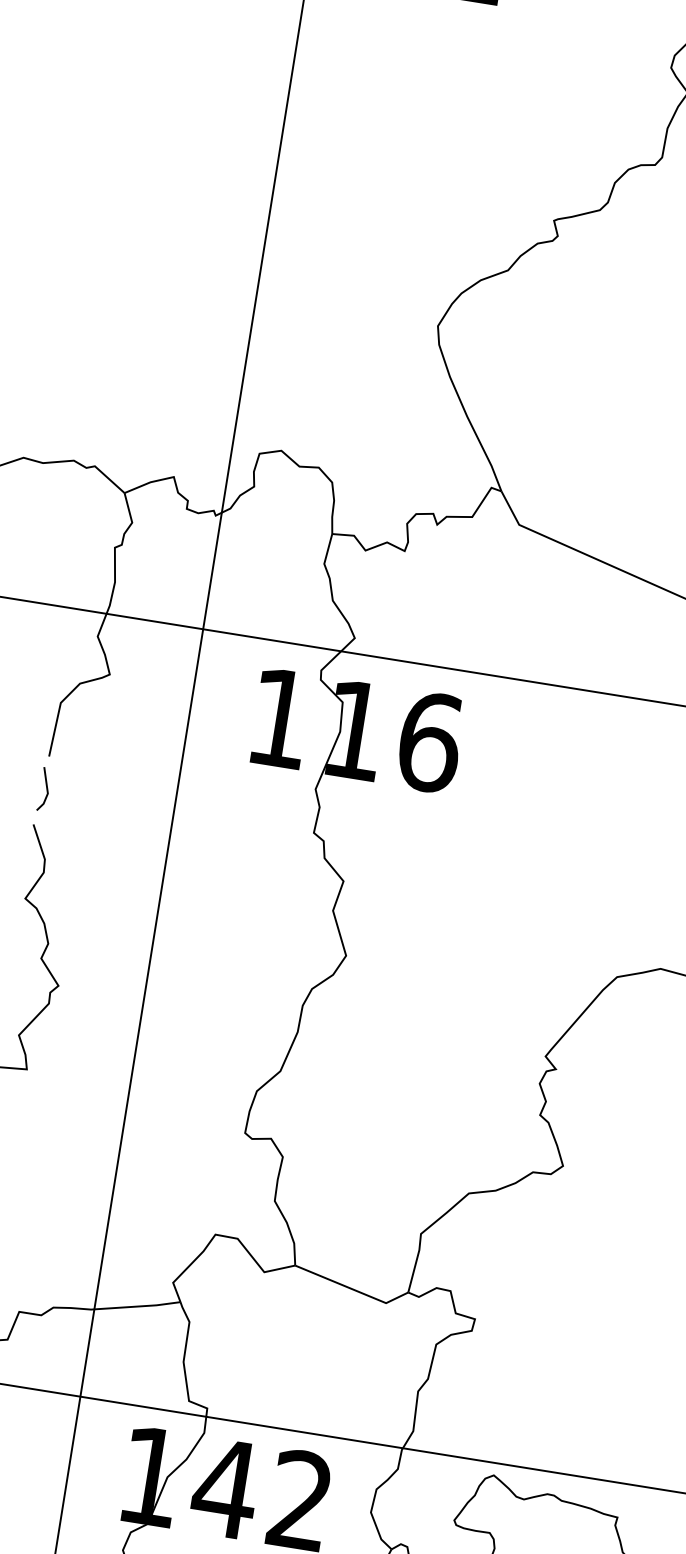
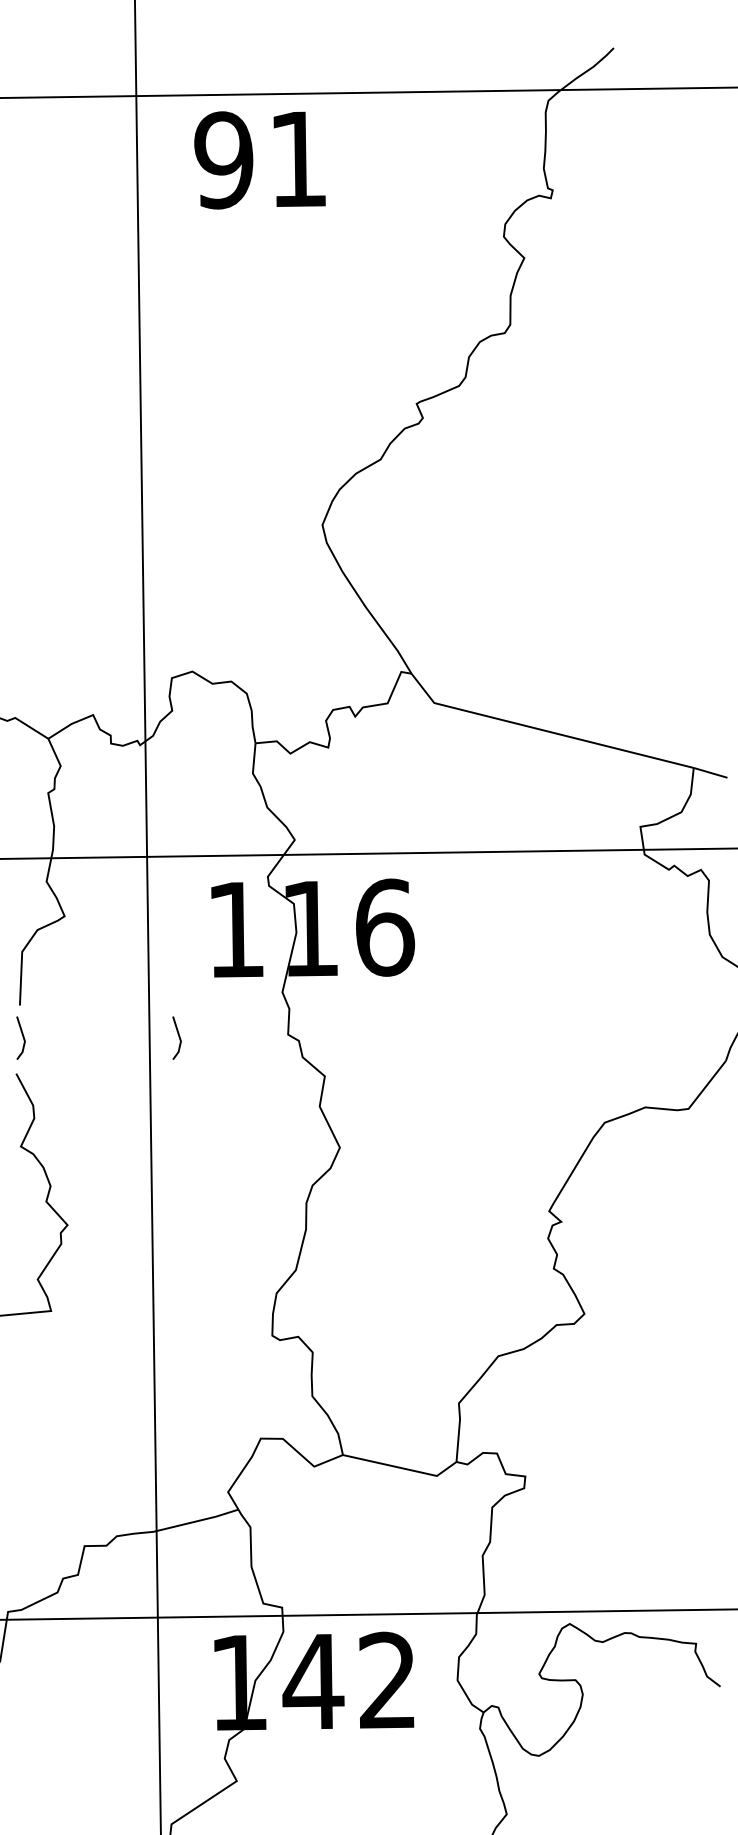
line: (203, 816) -> (178, 1037), added

